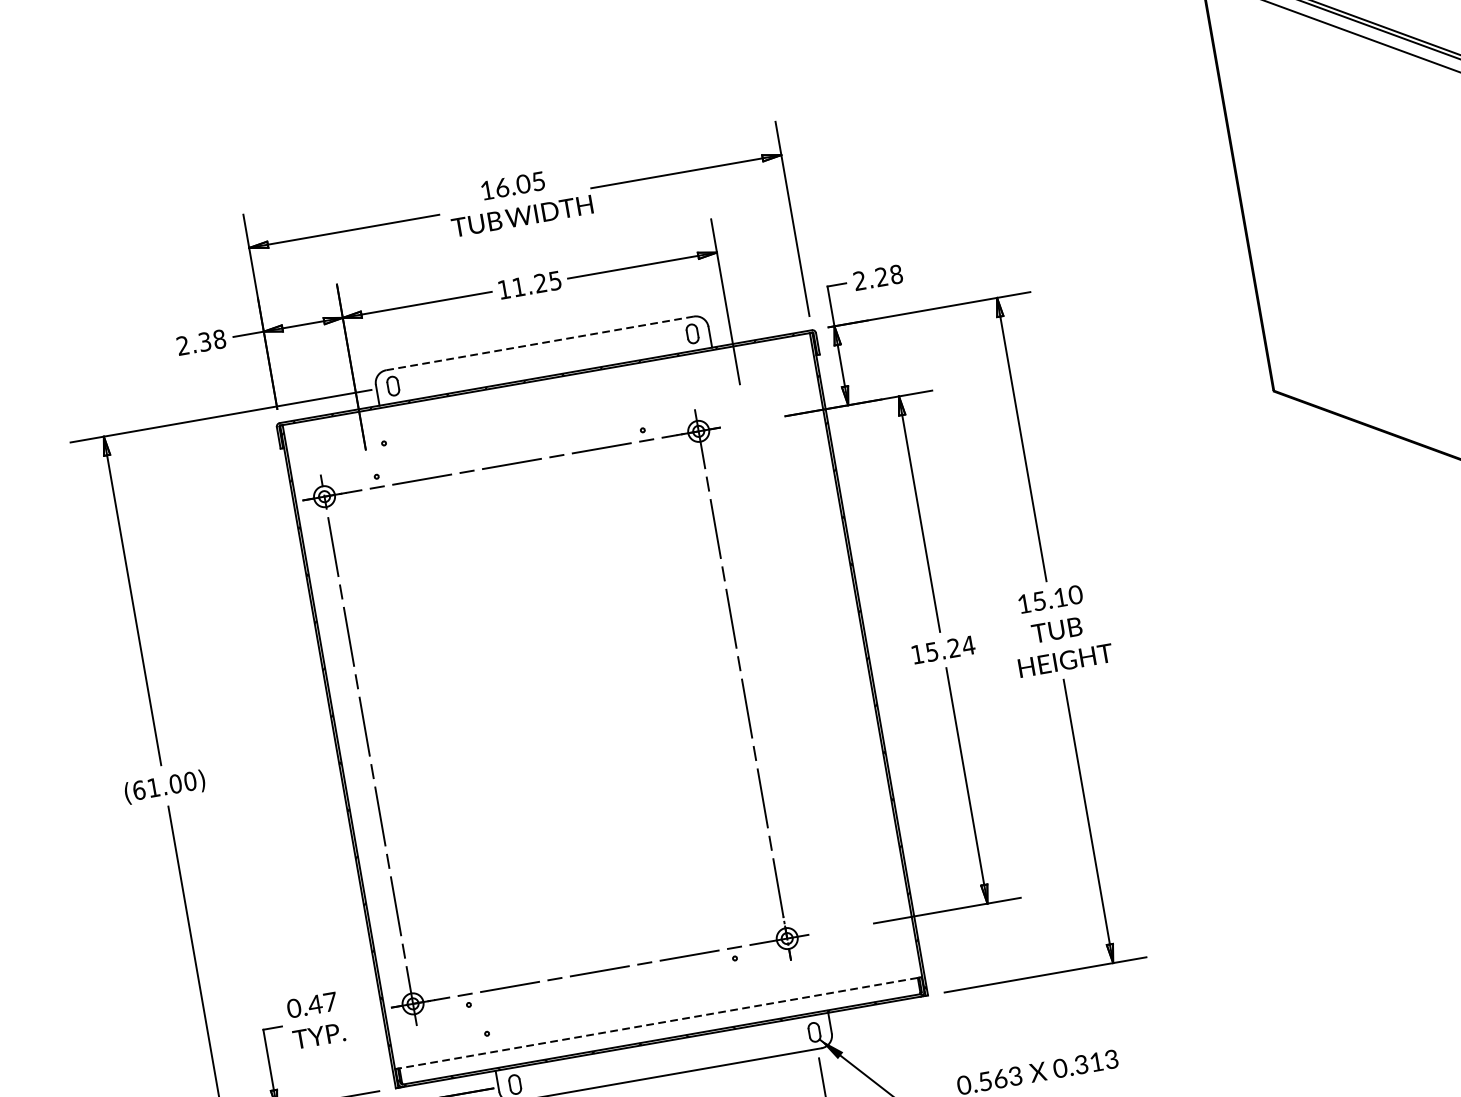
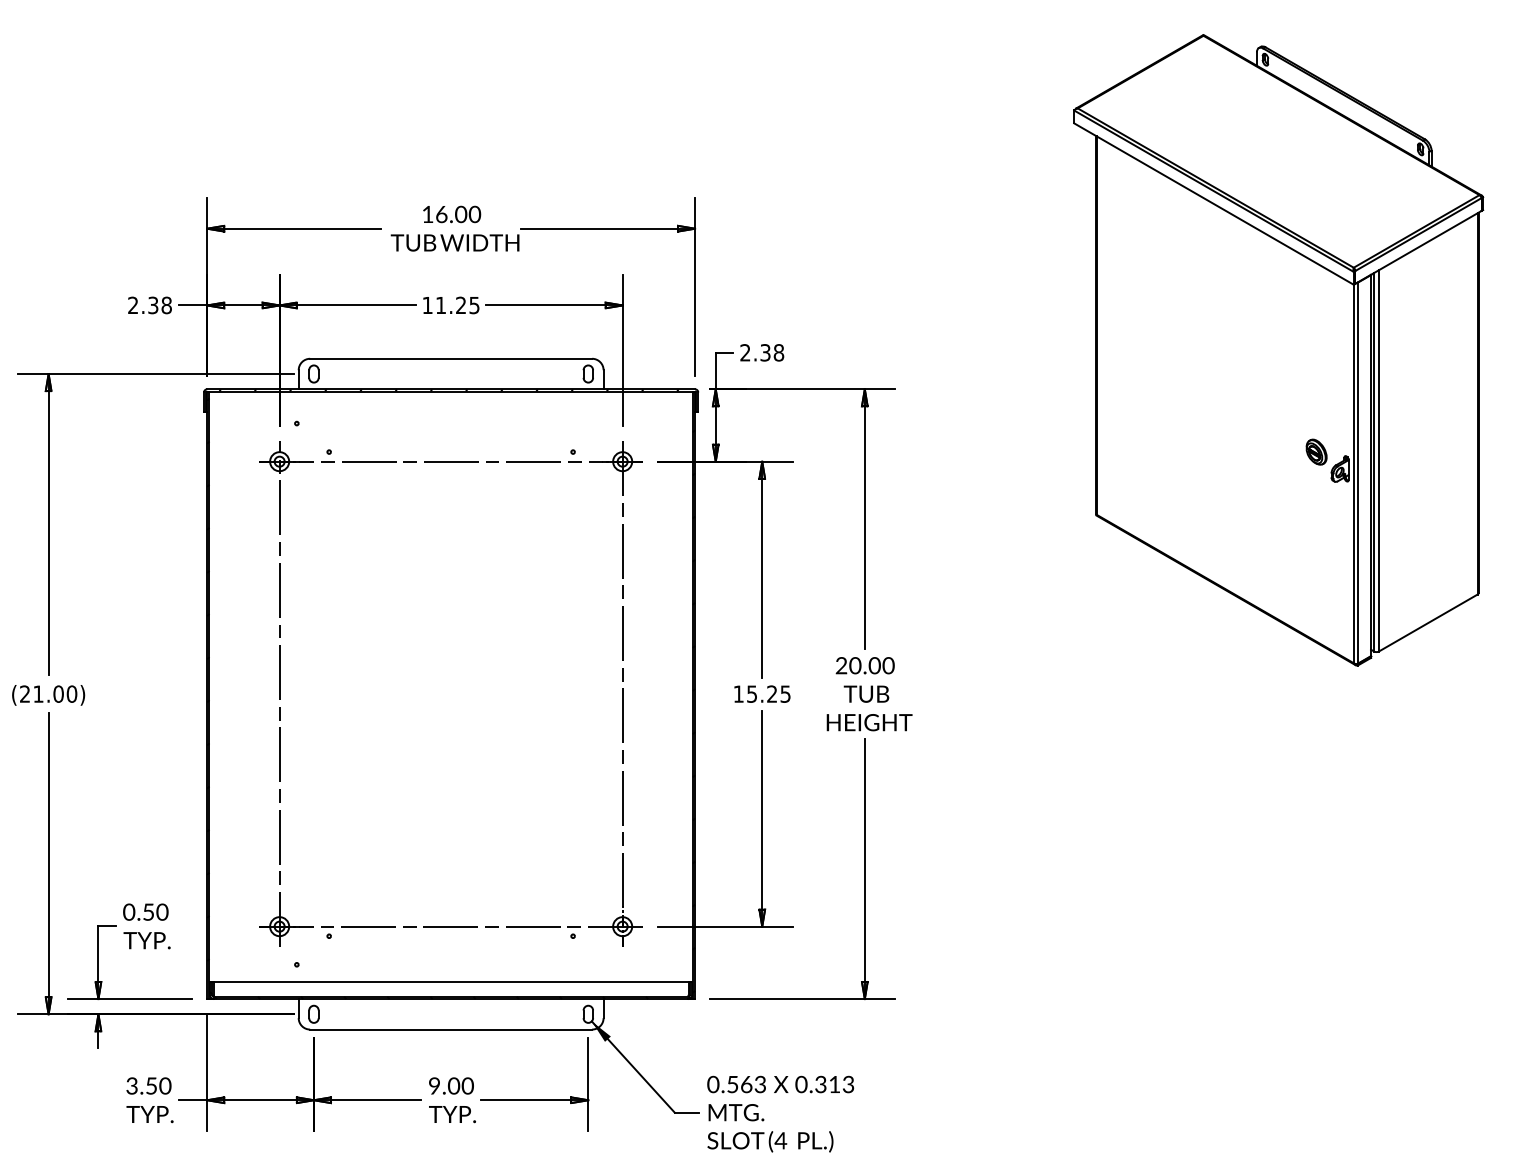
text: (538, 181) -> (474, 214), 16.05 -> 16.00
text: (881, 276) -> (765, 352), 2.28 -> 2.38
line: (539, 343) -> (450, 358), dashed -> solid
text: (1041, 600) -> (857, 665), 15.10 -> 20.00
text: (968, 644) -> (785, 693), 15.24 -> 15.25
part: (369, 749) -> (280, 693), moved
text: (139, 789) -> (25, 693), (61.00) -> (21.00)
text: (322, 1002) -> (155, 911), 0.47 -> 0.50
line: (658, 1022) -> (451, 981), dashed -> solid

